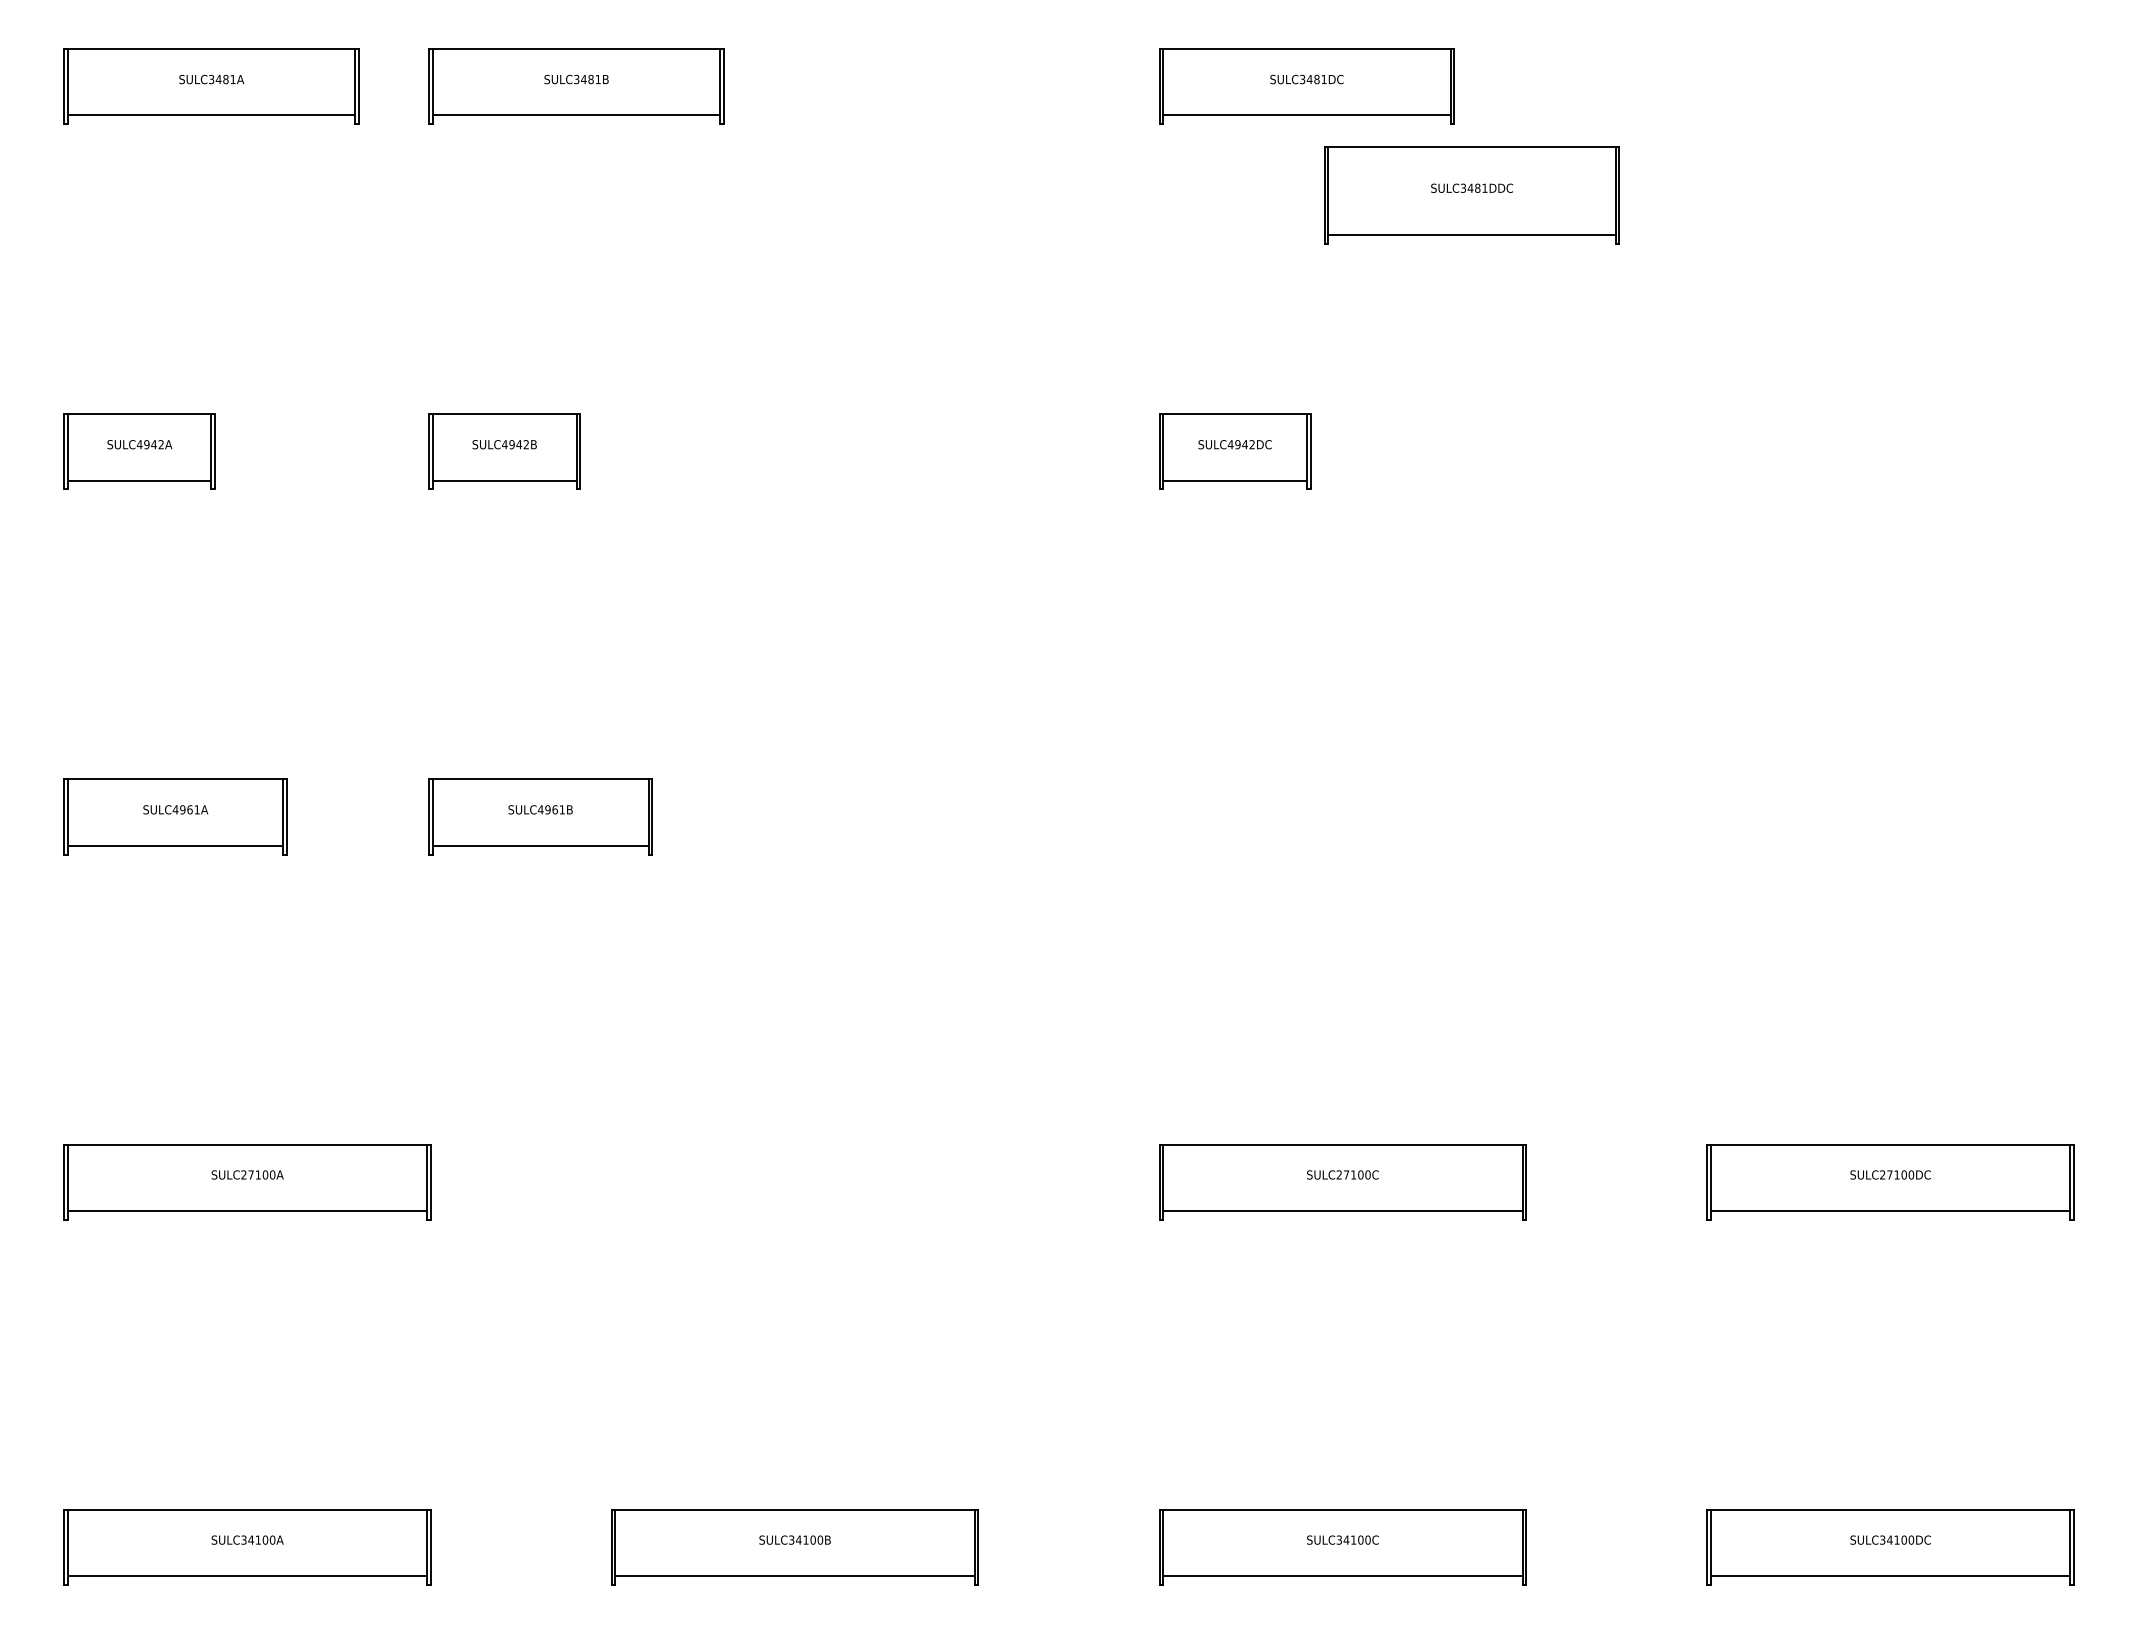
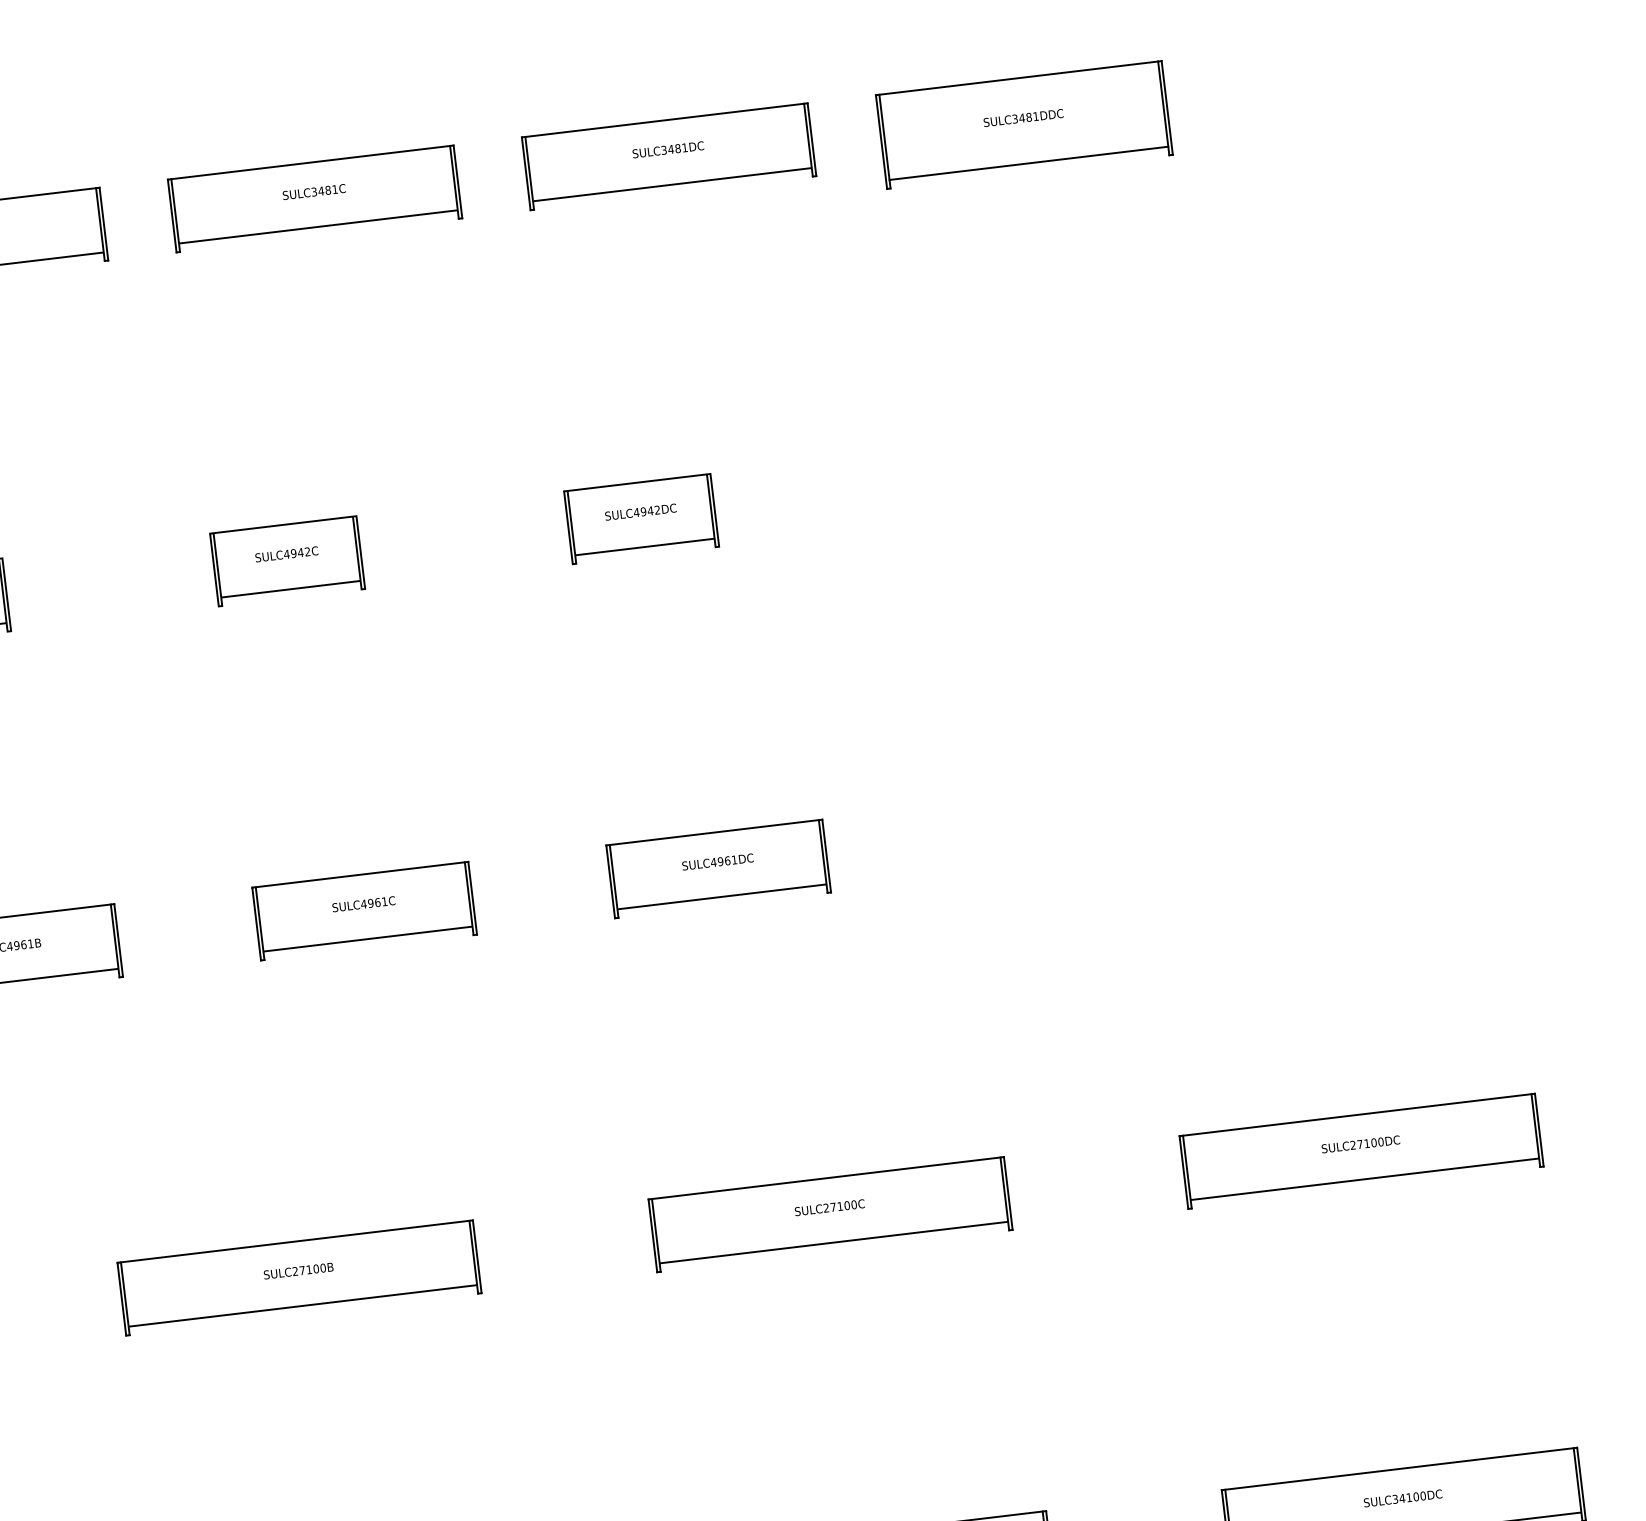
part: (941, 86) -> (314, 198), added
part: (1471, 195) -> (1023, 125), moved
part: (869, 451) -> (287, 561), added
part: (905, 816) -> (364, 910), added
part: (1270, 816) -> (718, 868), added
part: (794, 1182) -> (298, 1278), added

